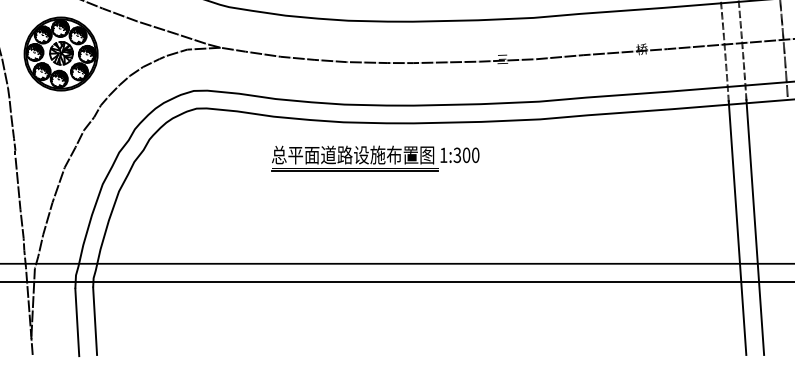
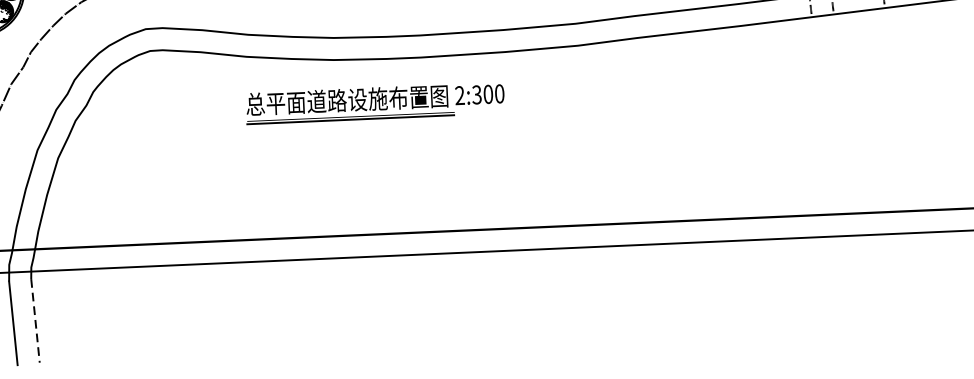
text: (443, 154) -> (459, 94), 1:300 -> 2:300
line: (755, 226) -> (851, 167), removed
line: (737, 227) -> (829, 169), removed
line: (95, 321) -> (35, 321), solid -> dashed

